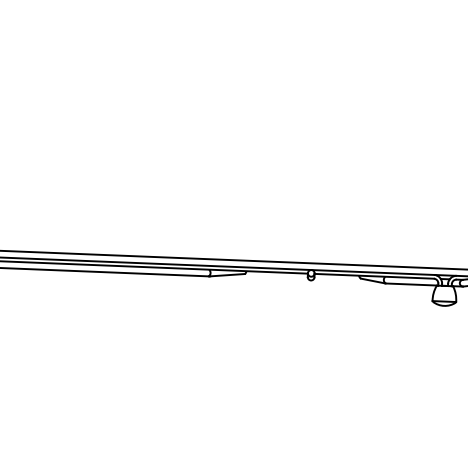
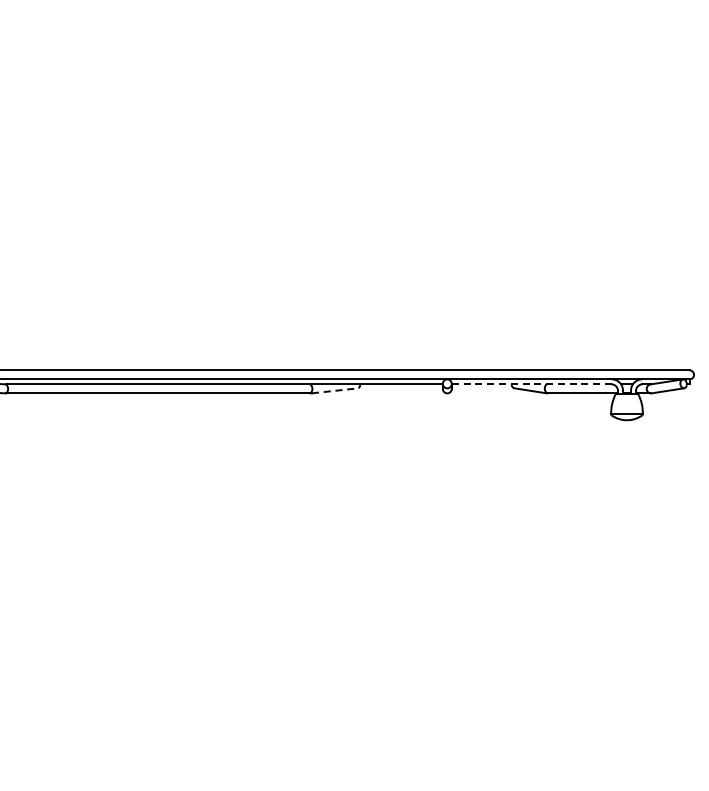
line: (227, 274) -> (335, 390), solid -> dashed
line: (374, 276) -> (531, 384), solid -> dashed

